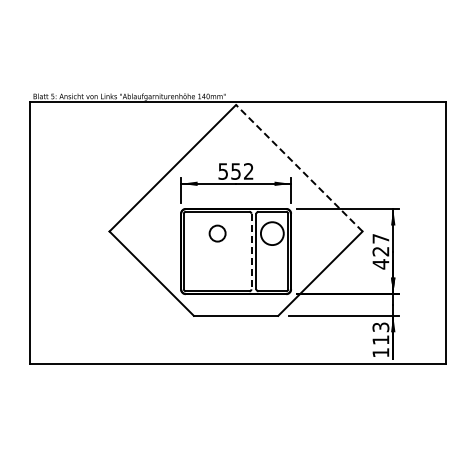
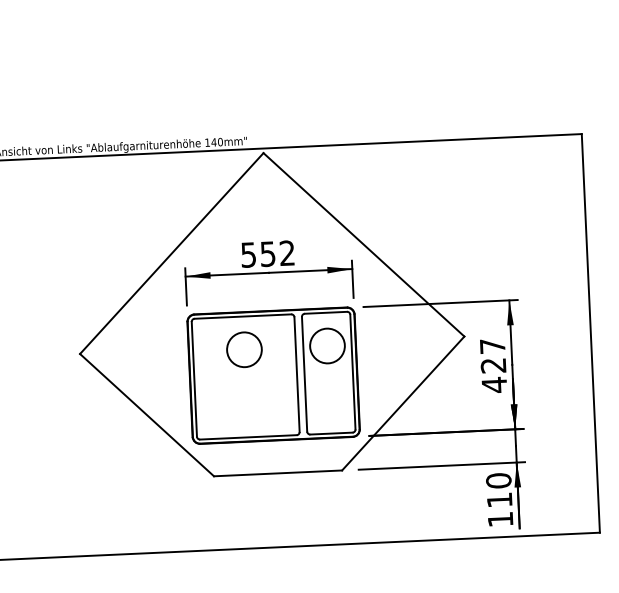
line: (299, 167) -> (364, 243), dashed -> solid
circle: (217, 233) -> (244, 349), size x1.43
line: (251, 251) -> (297, 374), dashed -> solid
text: (380, 327) -> (498, 481), 113 -> 110

